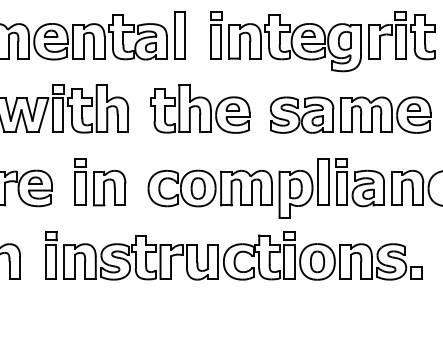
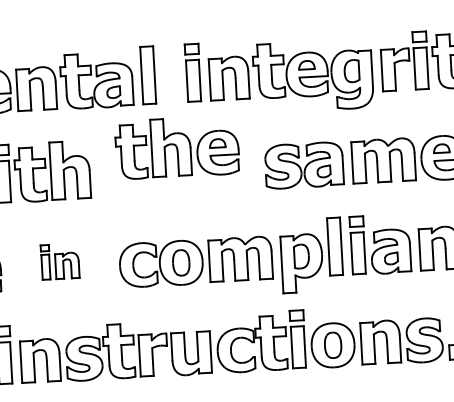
part: (200, 108) -> (177, 146), moved
part: (100, 182) -> (60, 261), size x0.6

